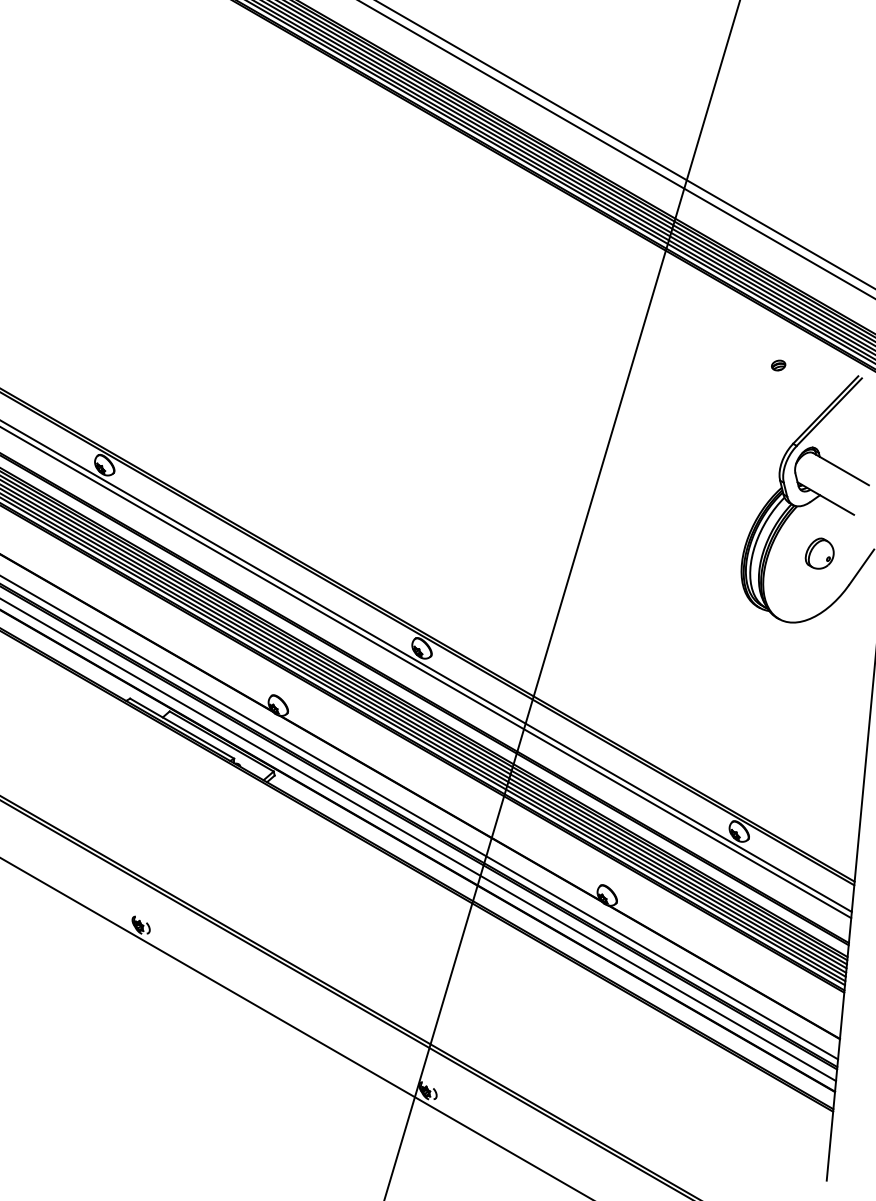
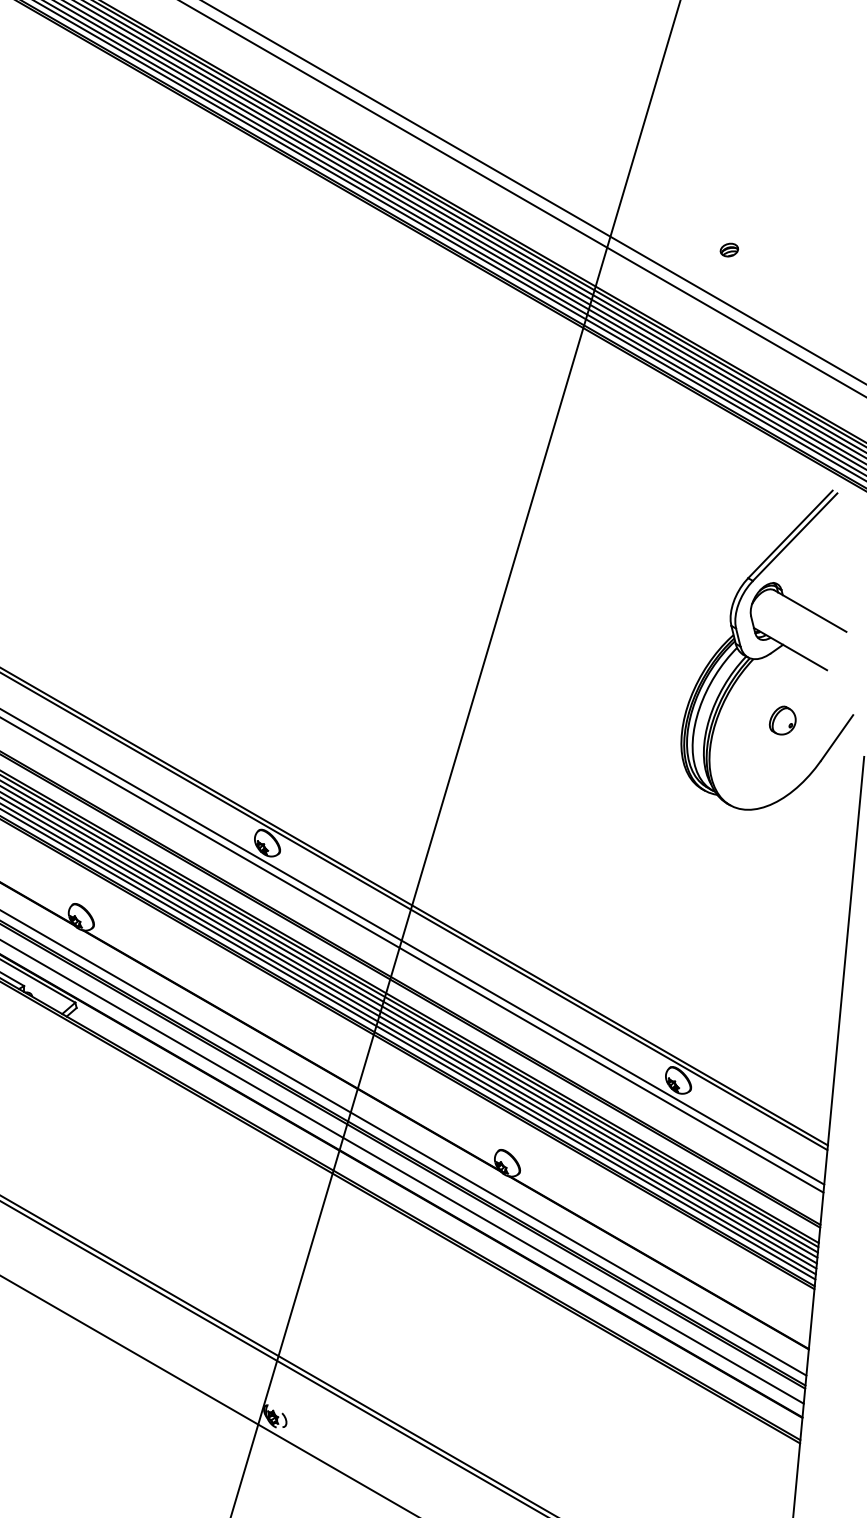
part: (778, 365) -> (729, 250), moved
part: (819, 553) -> (782, 720), size x0.71

